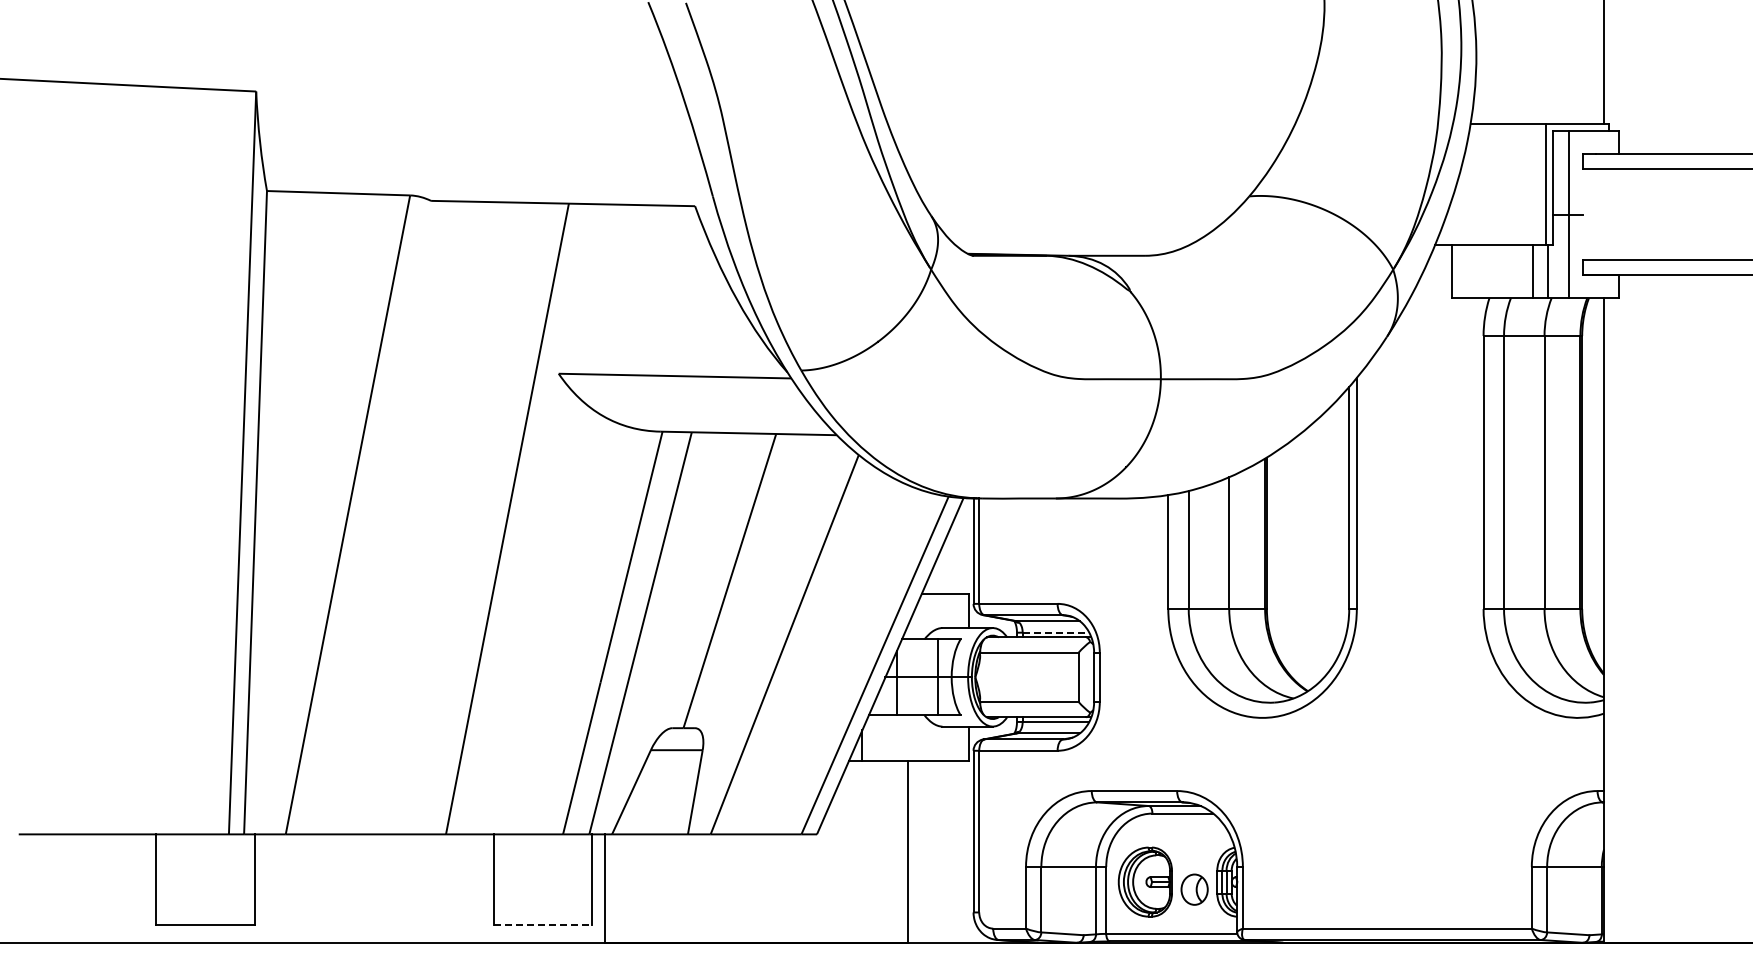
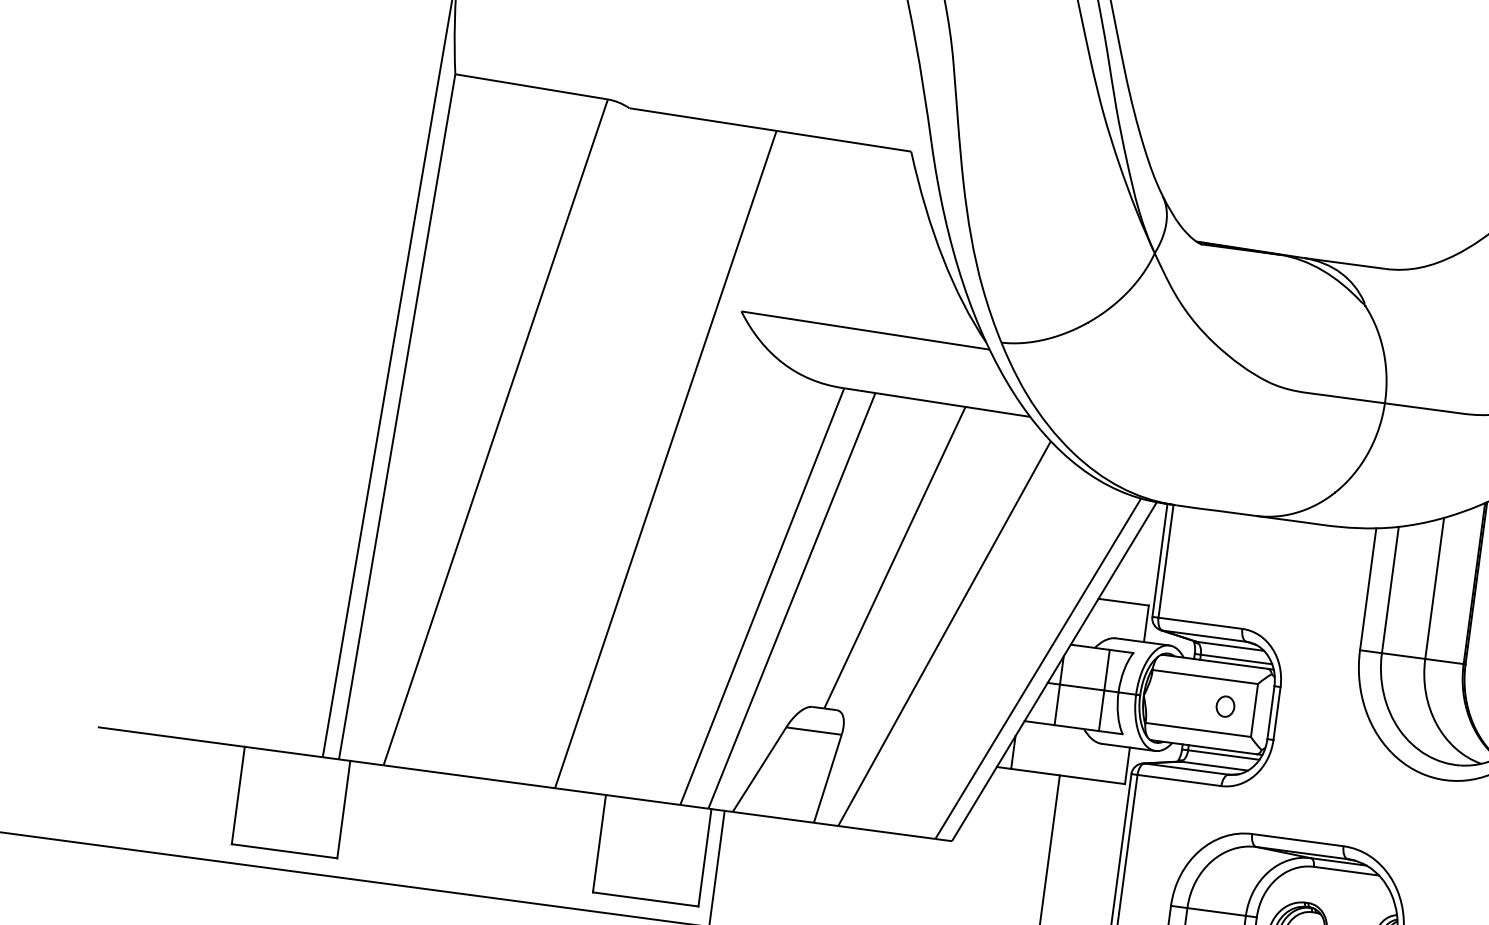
line: (1056, 632) -> (1237, 659), dashed -> solid
part: (1051, 677) -> (1225, 706), added
line: (543, 925) -> (646, 899), dashed -> solid

